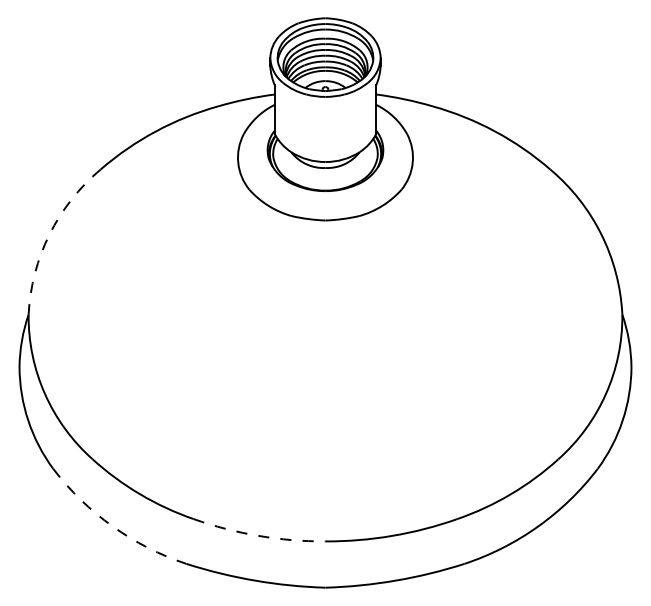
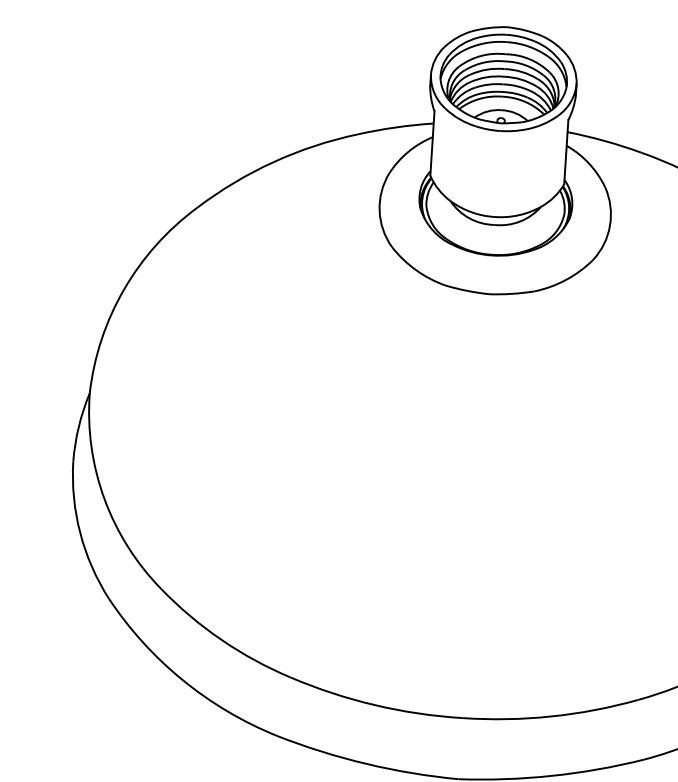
arc: (49, 234) -> (124, 289), dashed -> solid
arc: (112, 526) -> (182, 680), dashed -> solid
arc: (258, 535) -> (374, 704), dashed -> solid

